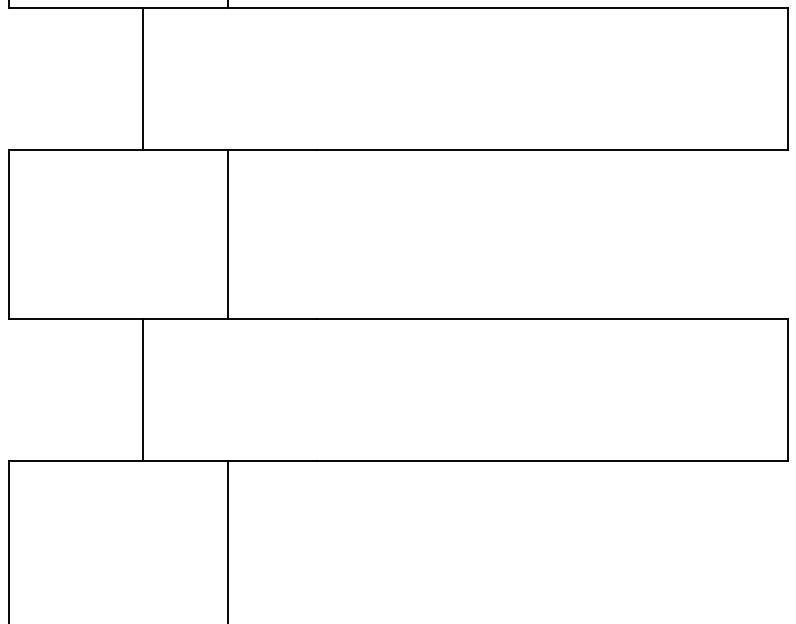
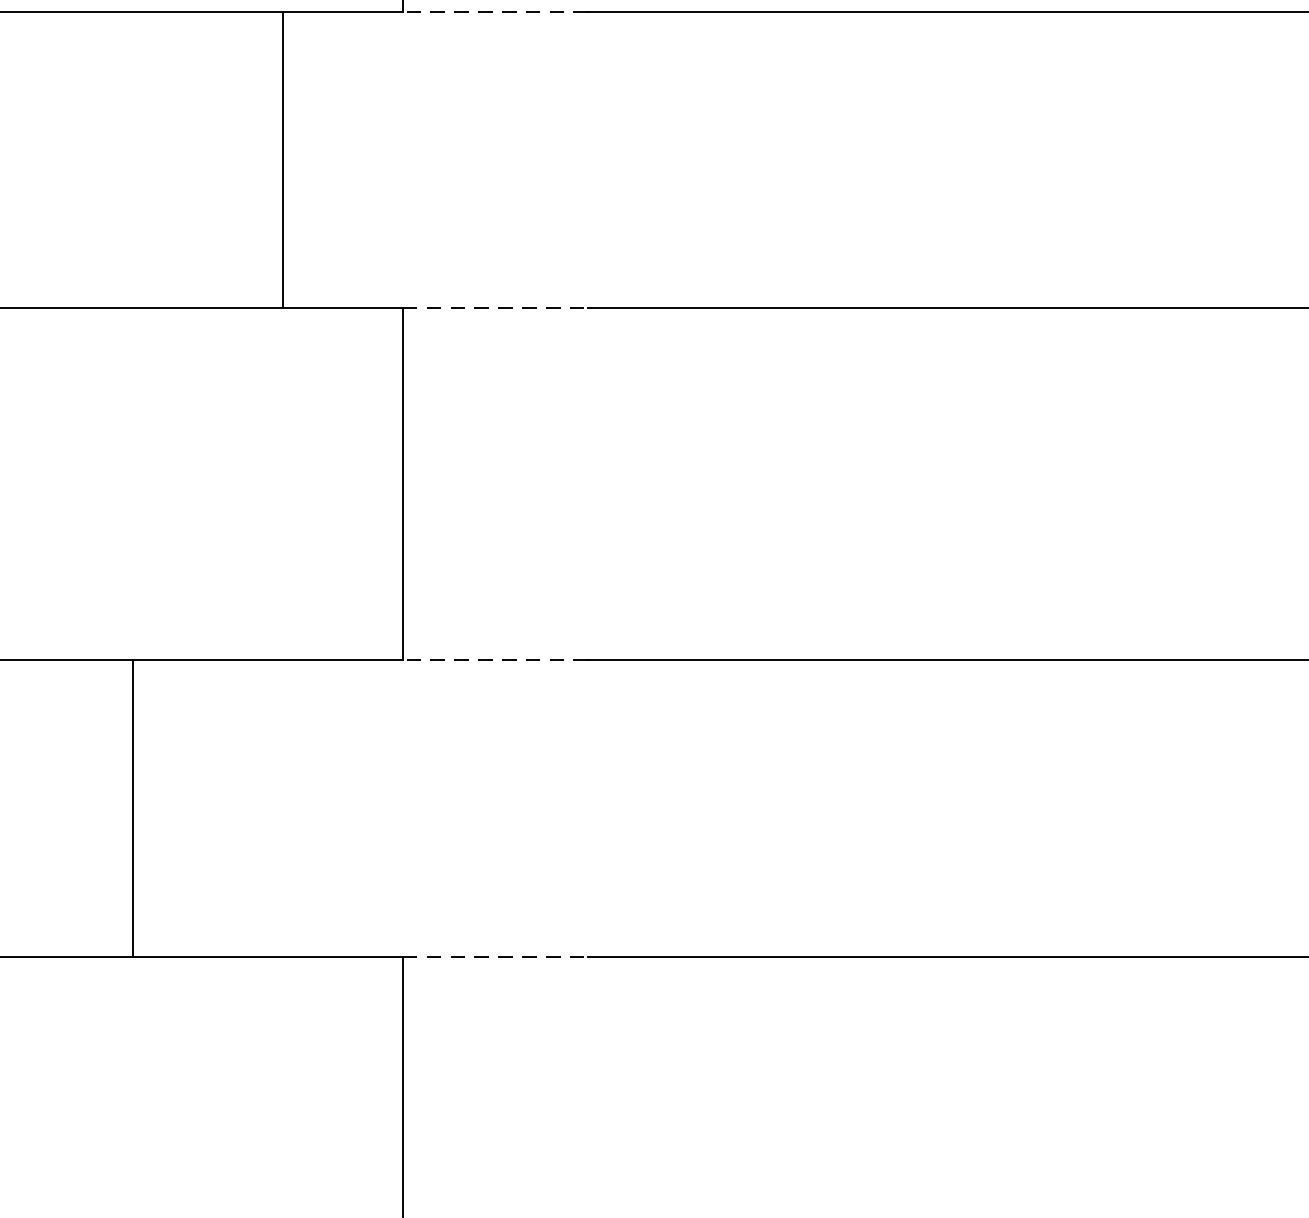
line: (272, 7) -> (494, 11), solid -> dashed
line: (142, 78) -> (282, 159), moved
line: (273, 149) -> (496, 307), solid -> dashed
line: (272, 319) -> (494, 661), solid -> dashed
line: (142, 390) -> (132, 809), moved
line: (273, 461) -> (496, 957), solid -> dashed

